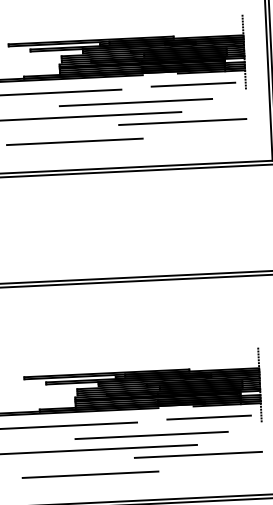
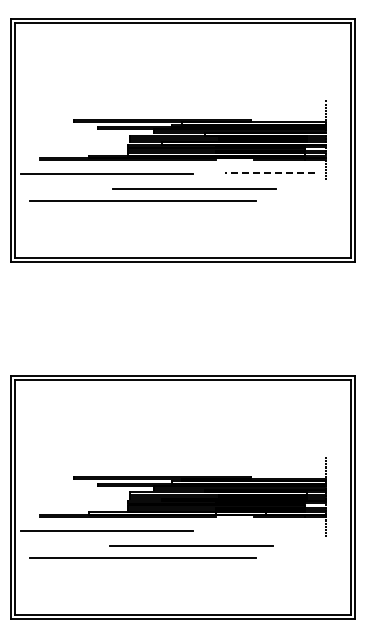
line: (193, 84) -> (269, 172), solid -> dashed
line: (135, 102) -> (194, 188), moved
line: (182, 122) -> (256, 212), removed
line: (74, 141) -> (139, 227), removed
line: (208, 417) -> (269, 529), removed
line: (151, 435) -> (191, 545), moved
line: (198, 454) -> (256, 568), removed
line: (90, 474) -> (140, 584), removed

